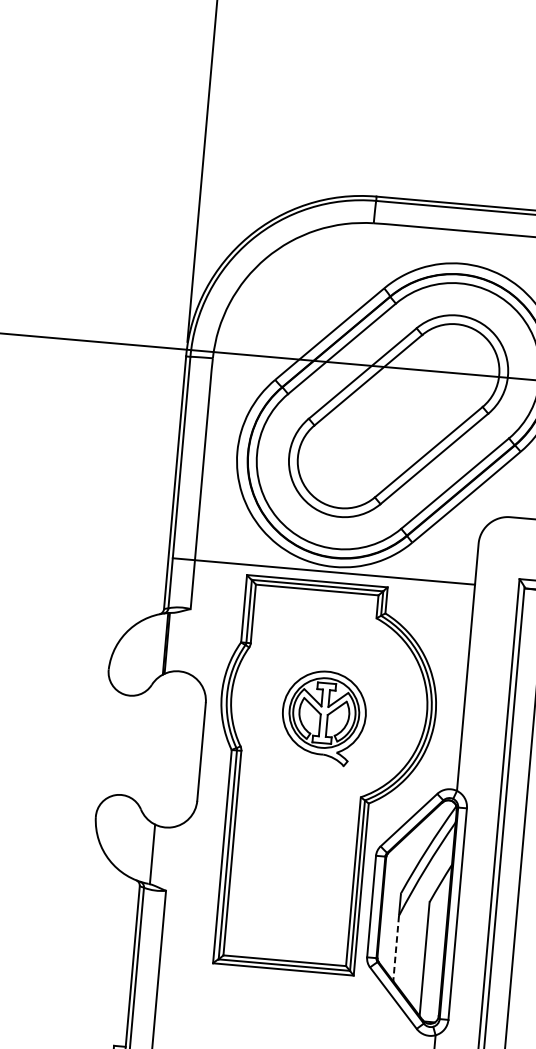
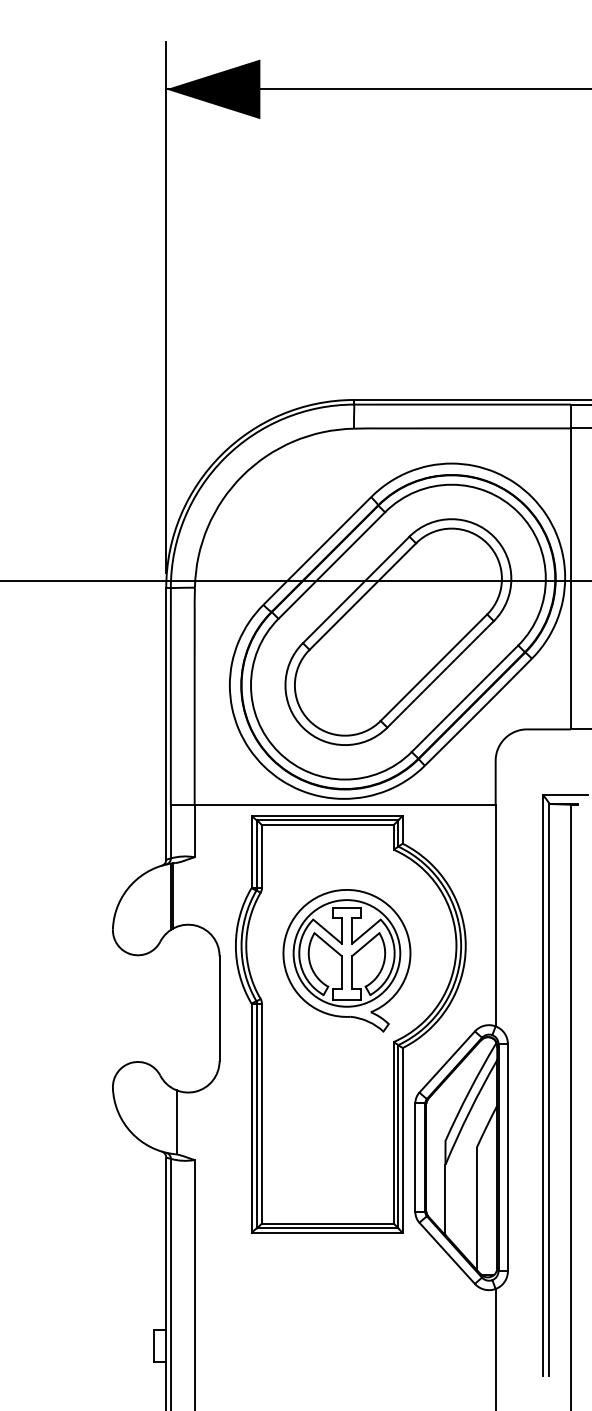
part: (323, 717) -> (346, 960), size x1.43
line: (396, 948) -> (445, 1200), dashed -> solid

